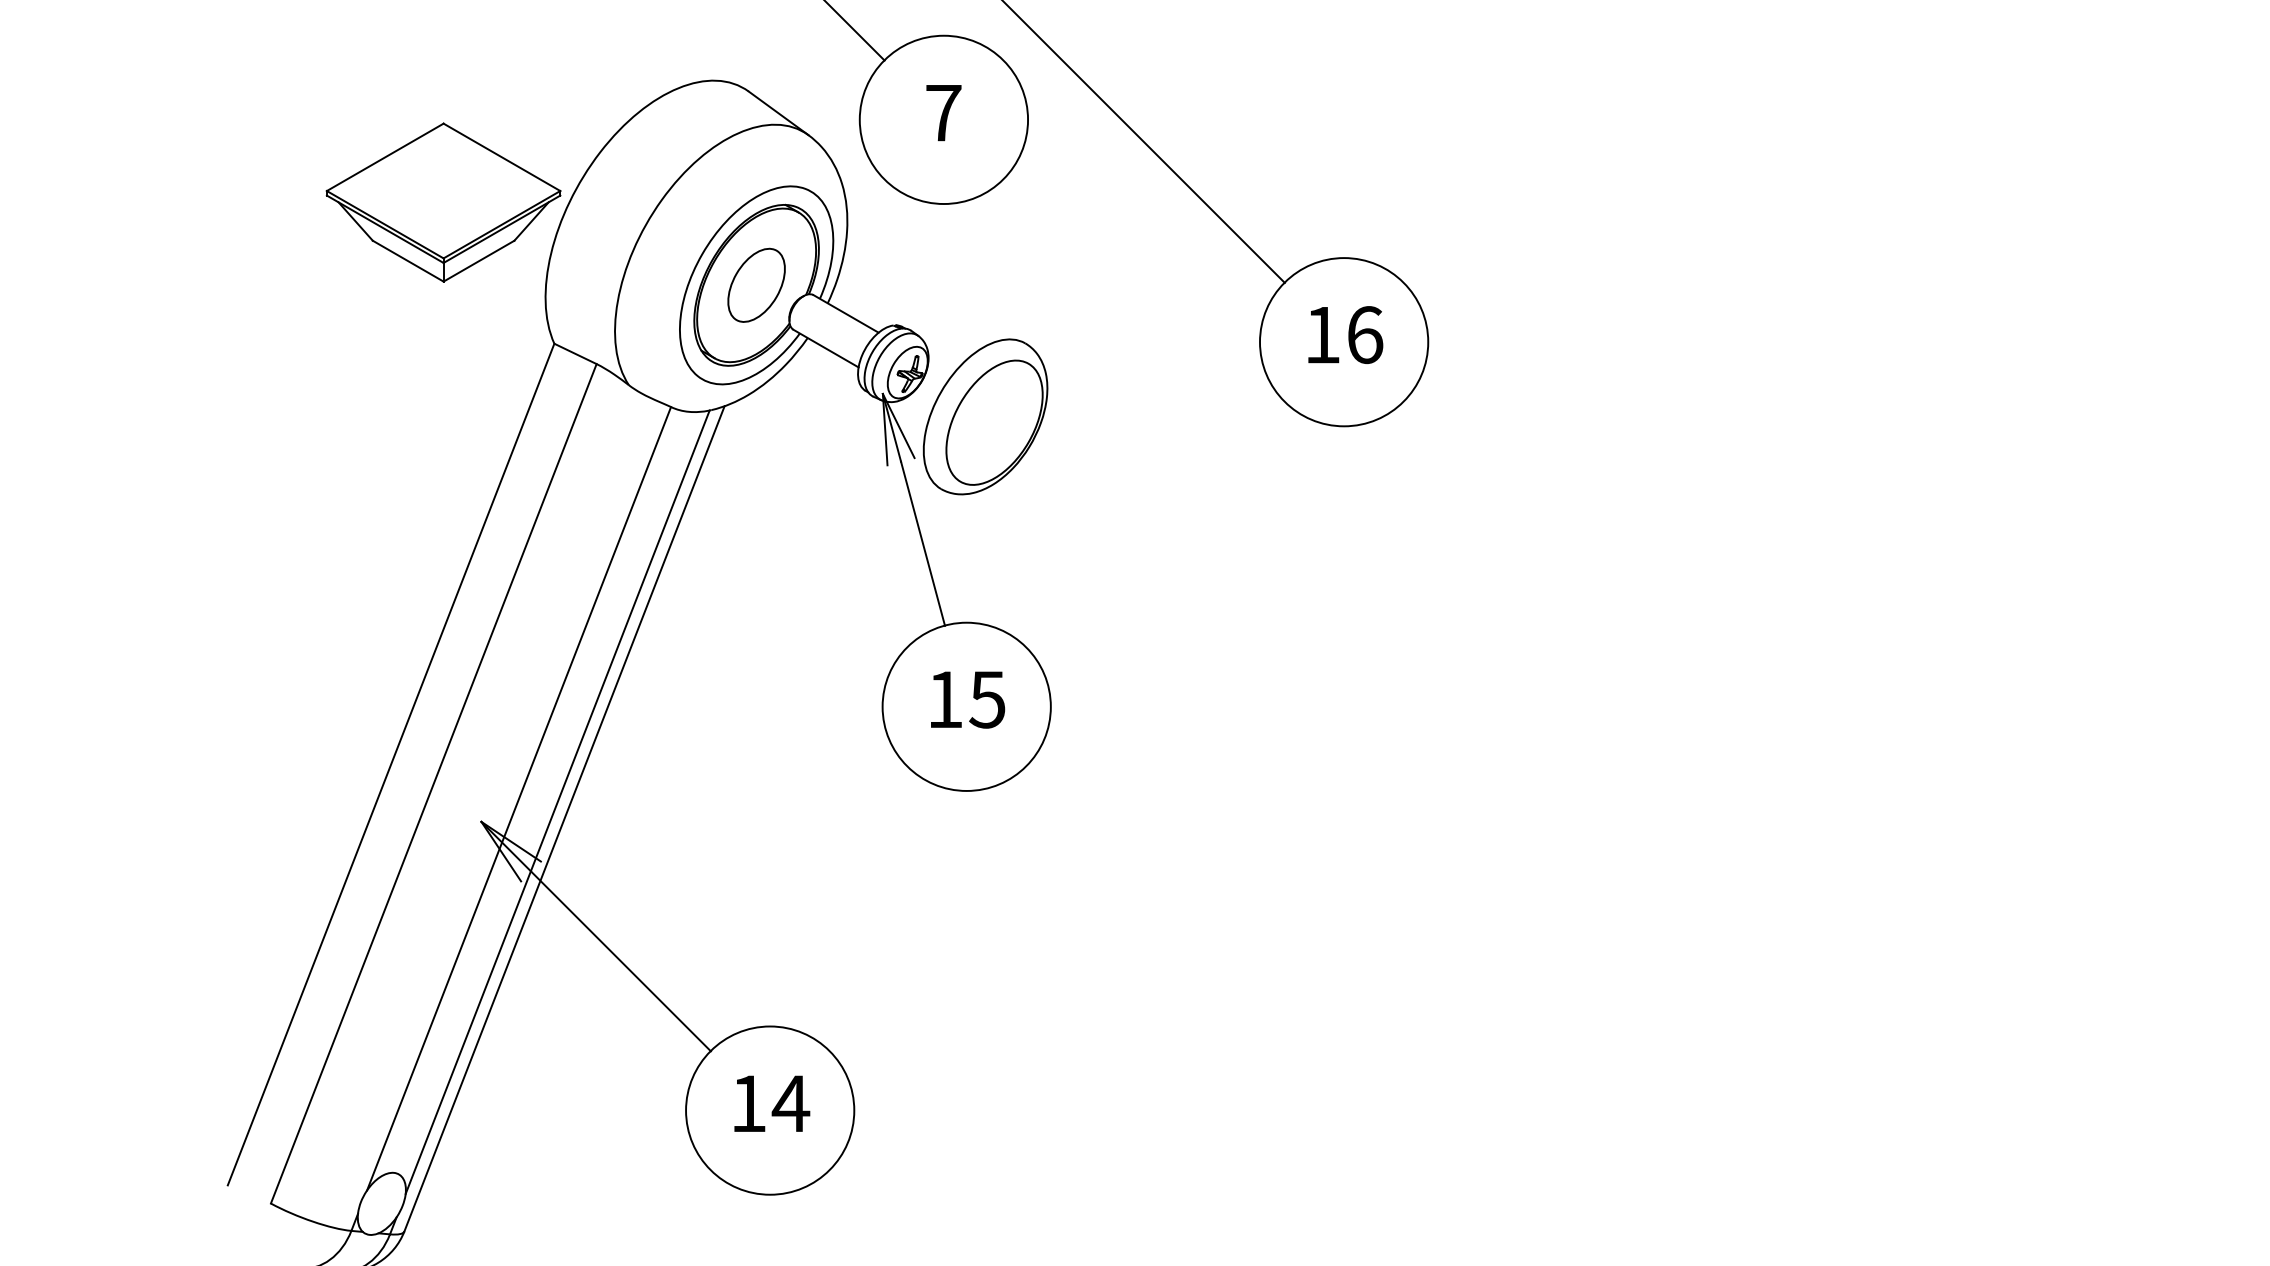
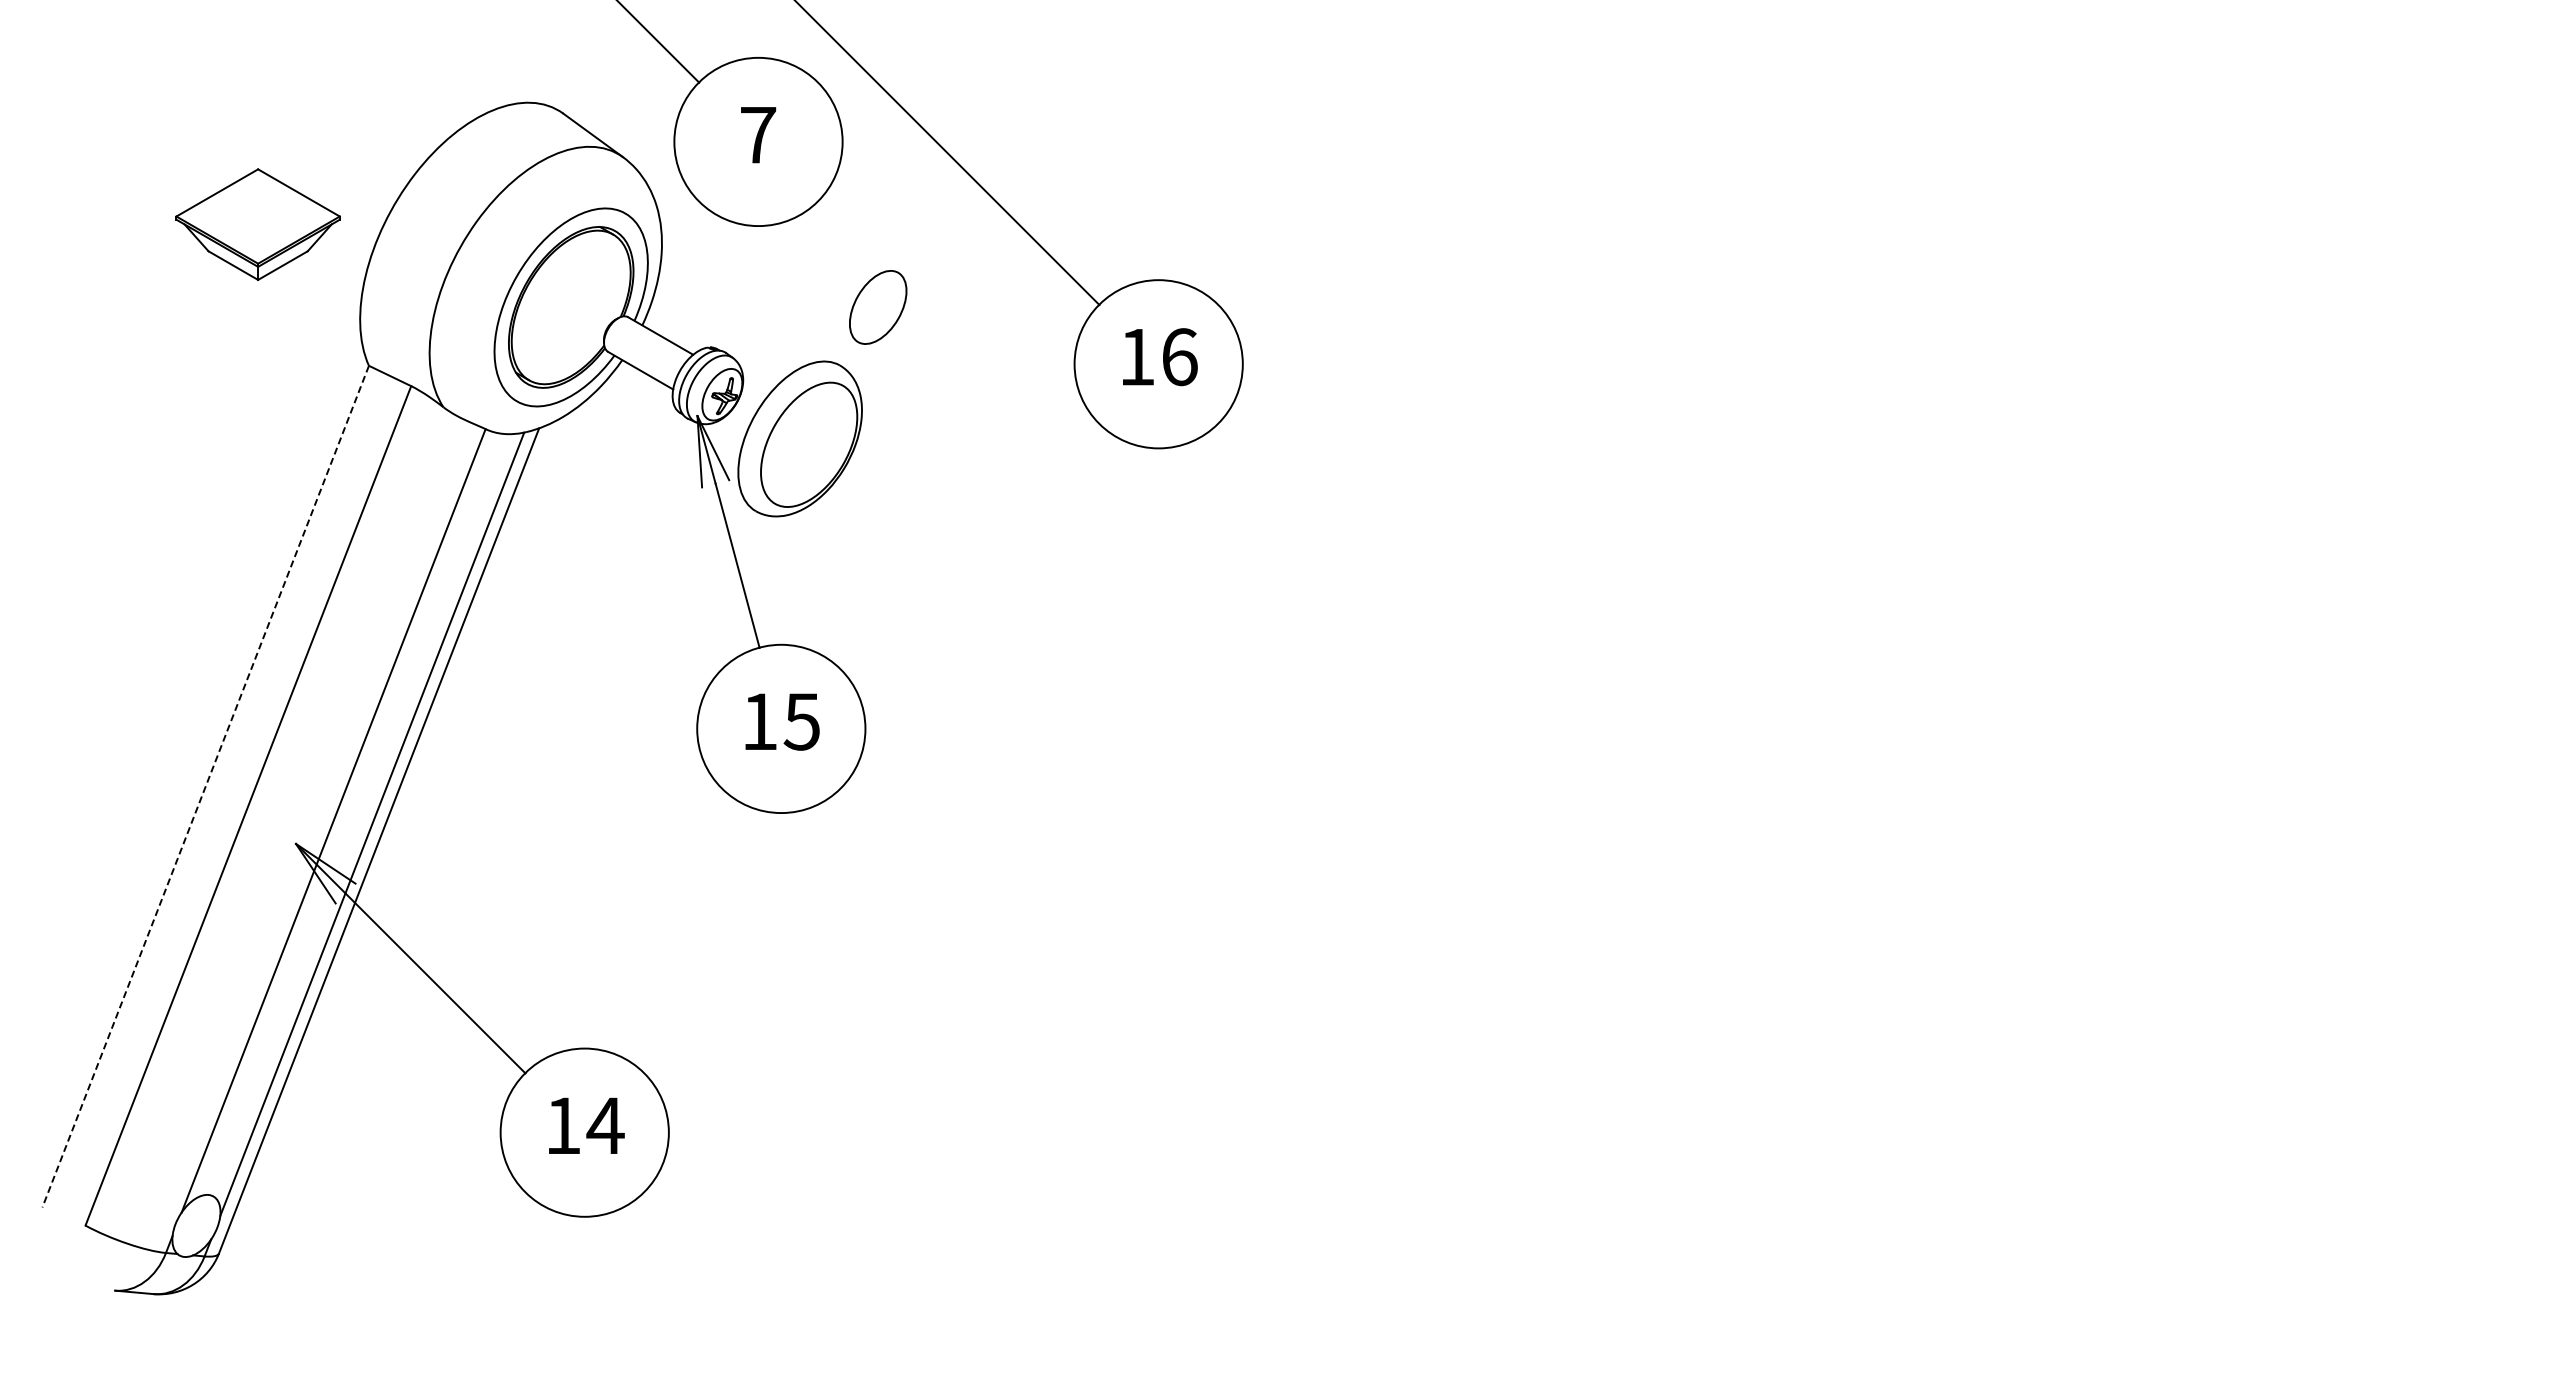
part: (442, 202) -> (257, 224), size x0.7
part: (756, 285) -> (878, 307), moved
line: (390, 765) -> (205, 787), solid -> dashed

